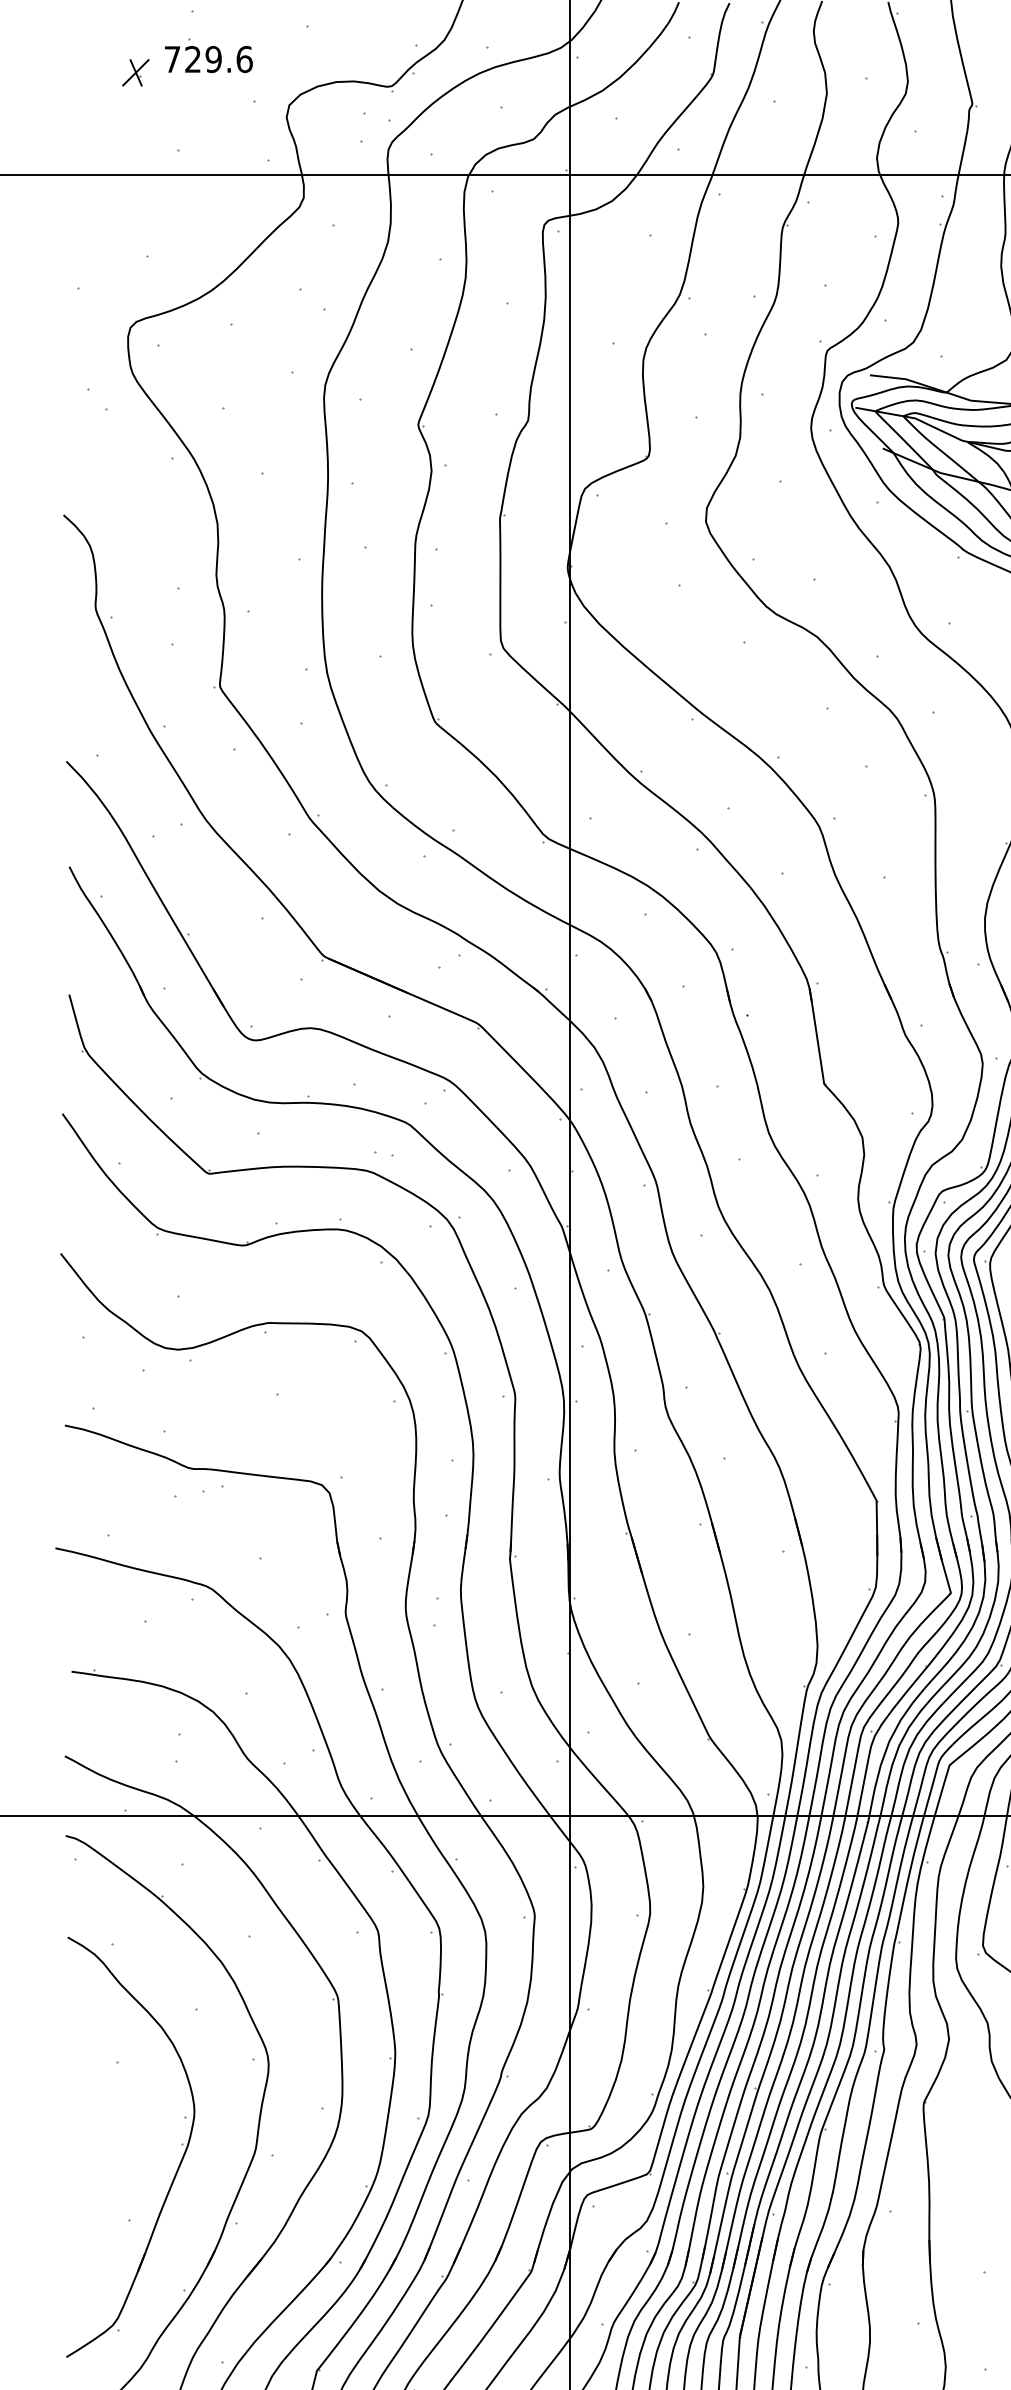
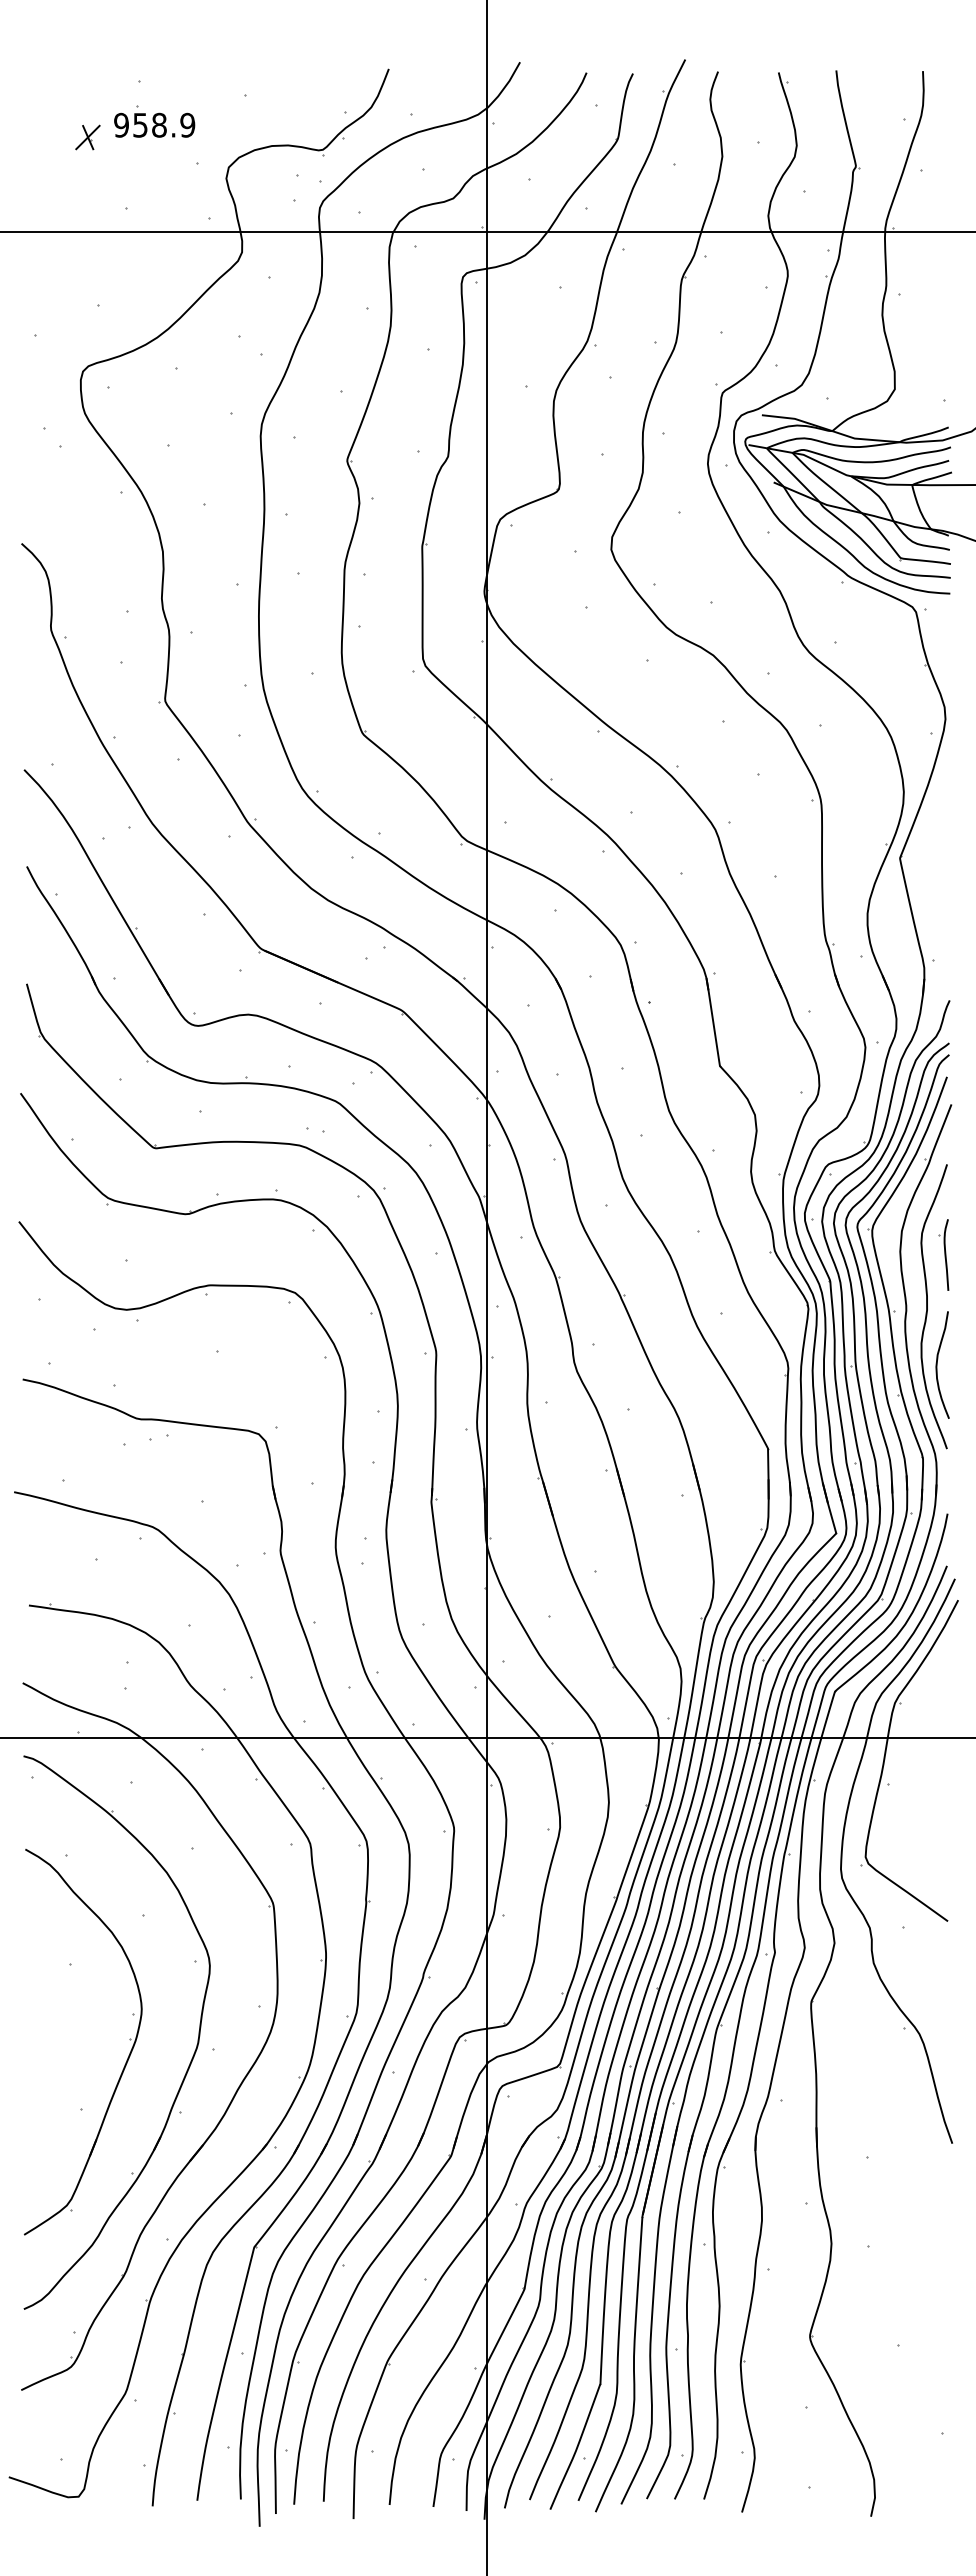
text: (208, 58) -> (154, 124), 729.6 -> 958.9

